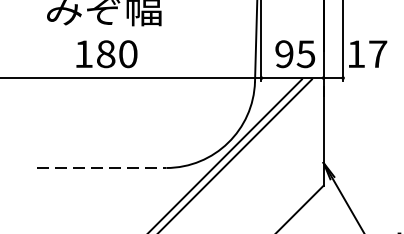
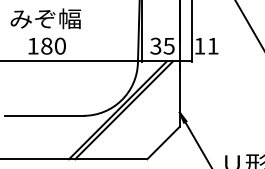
text: (283, 54) -> (155, 46), 95 -> 35
text: (376, 54) -> (212, 46), 17 -> 11
line: (102, 167) -> (44, 115), dashed -> solid

